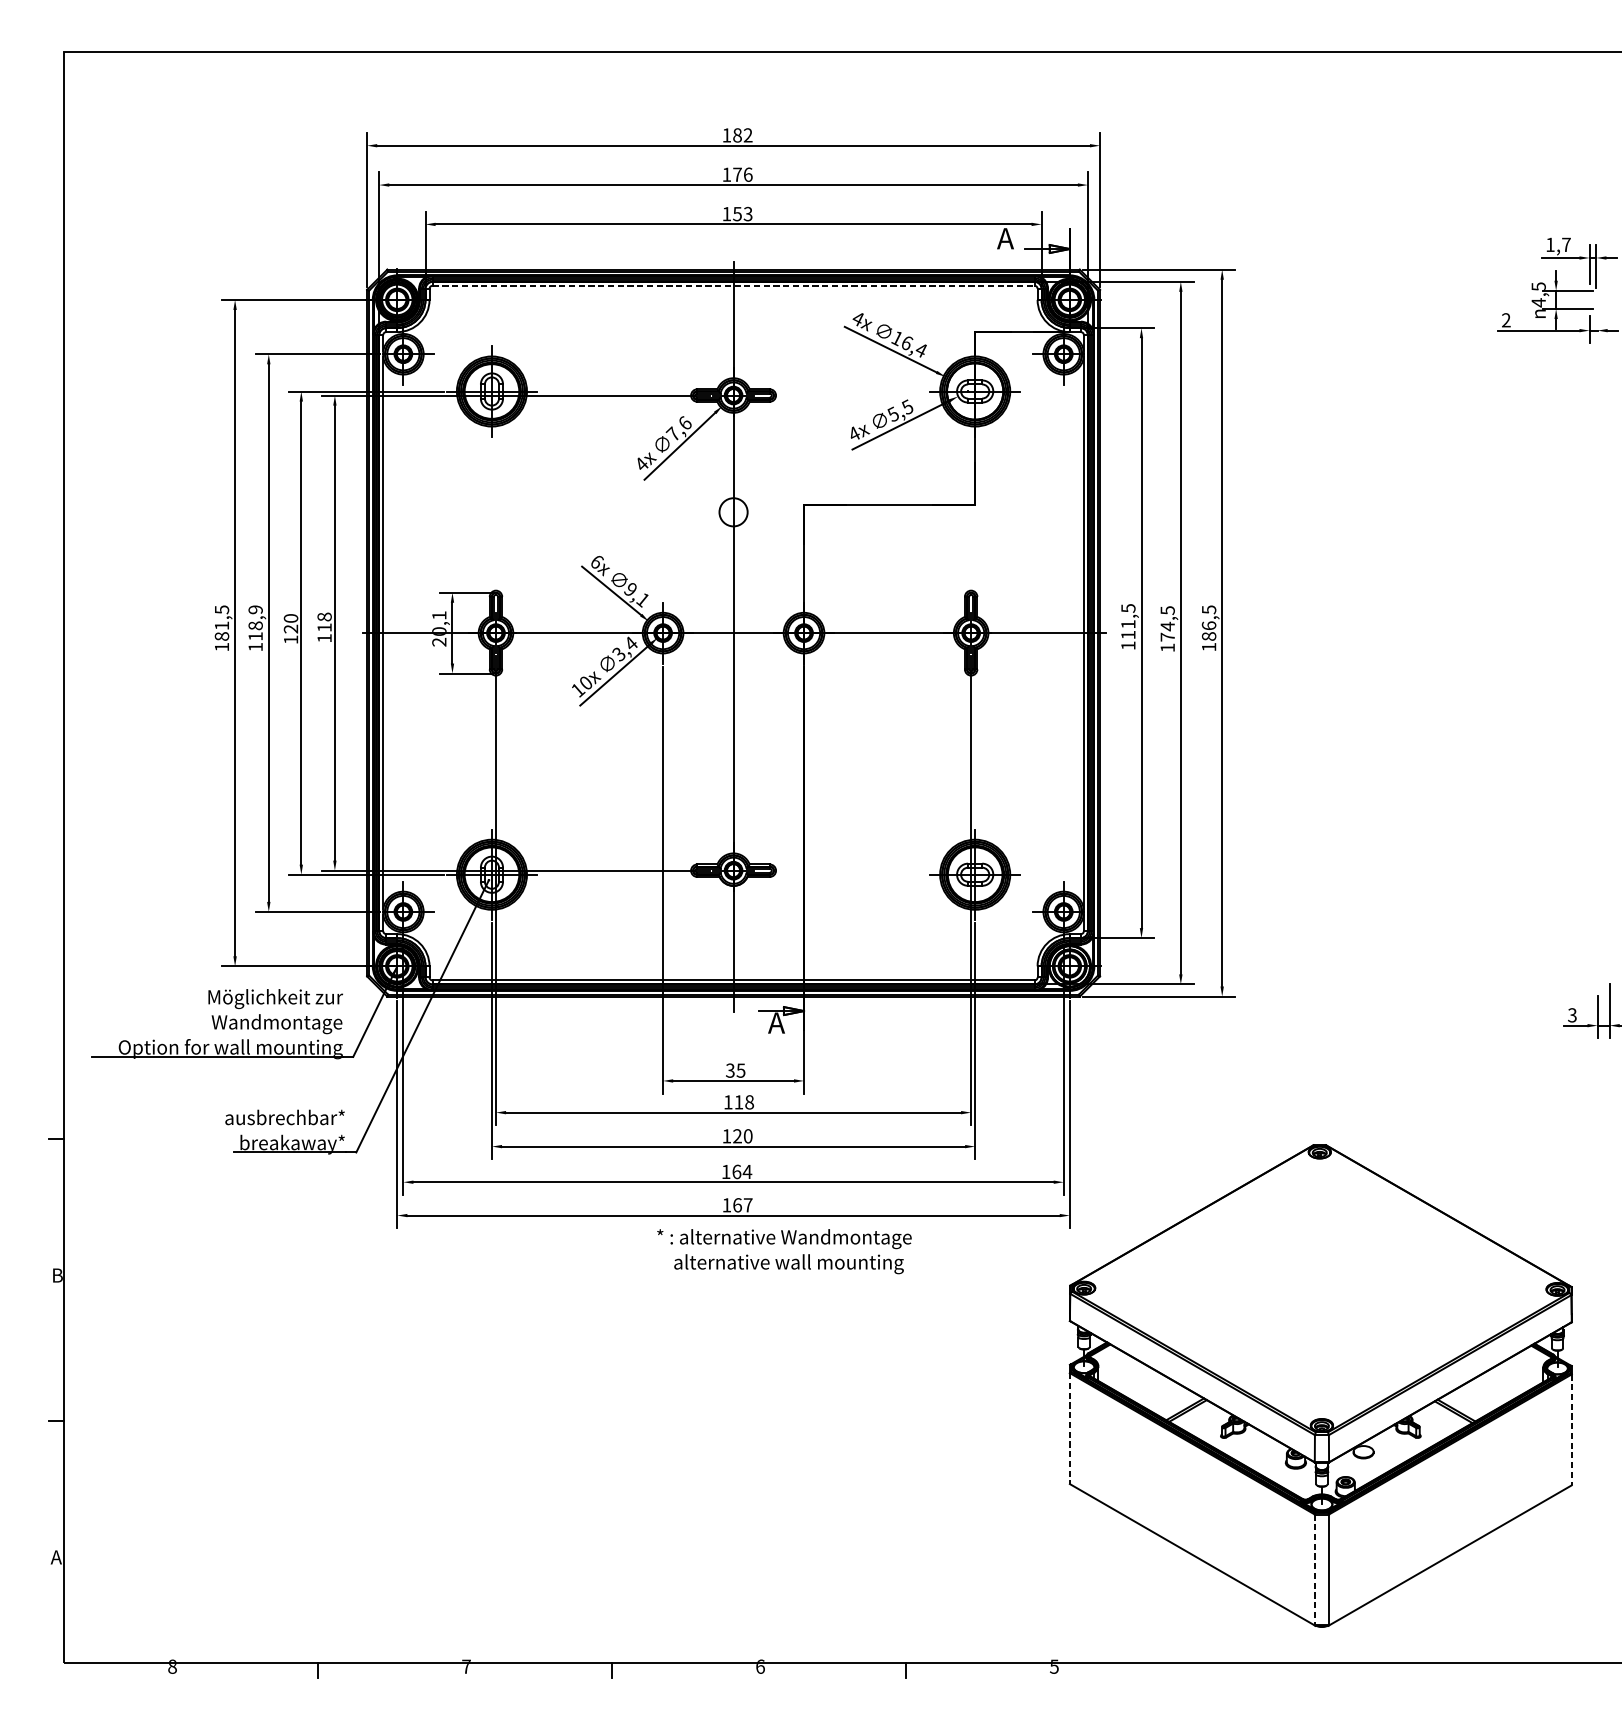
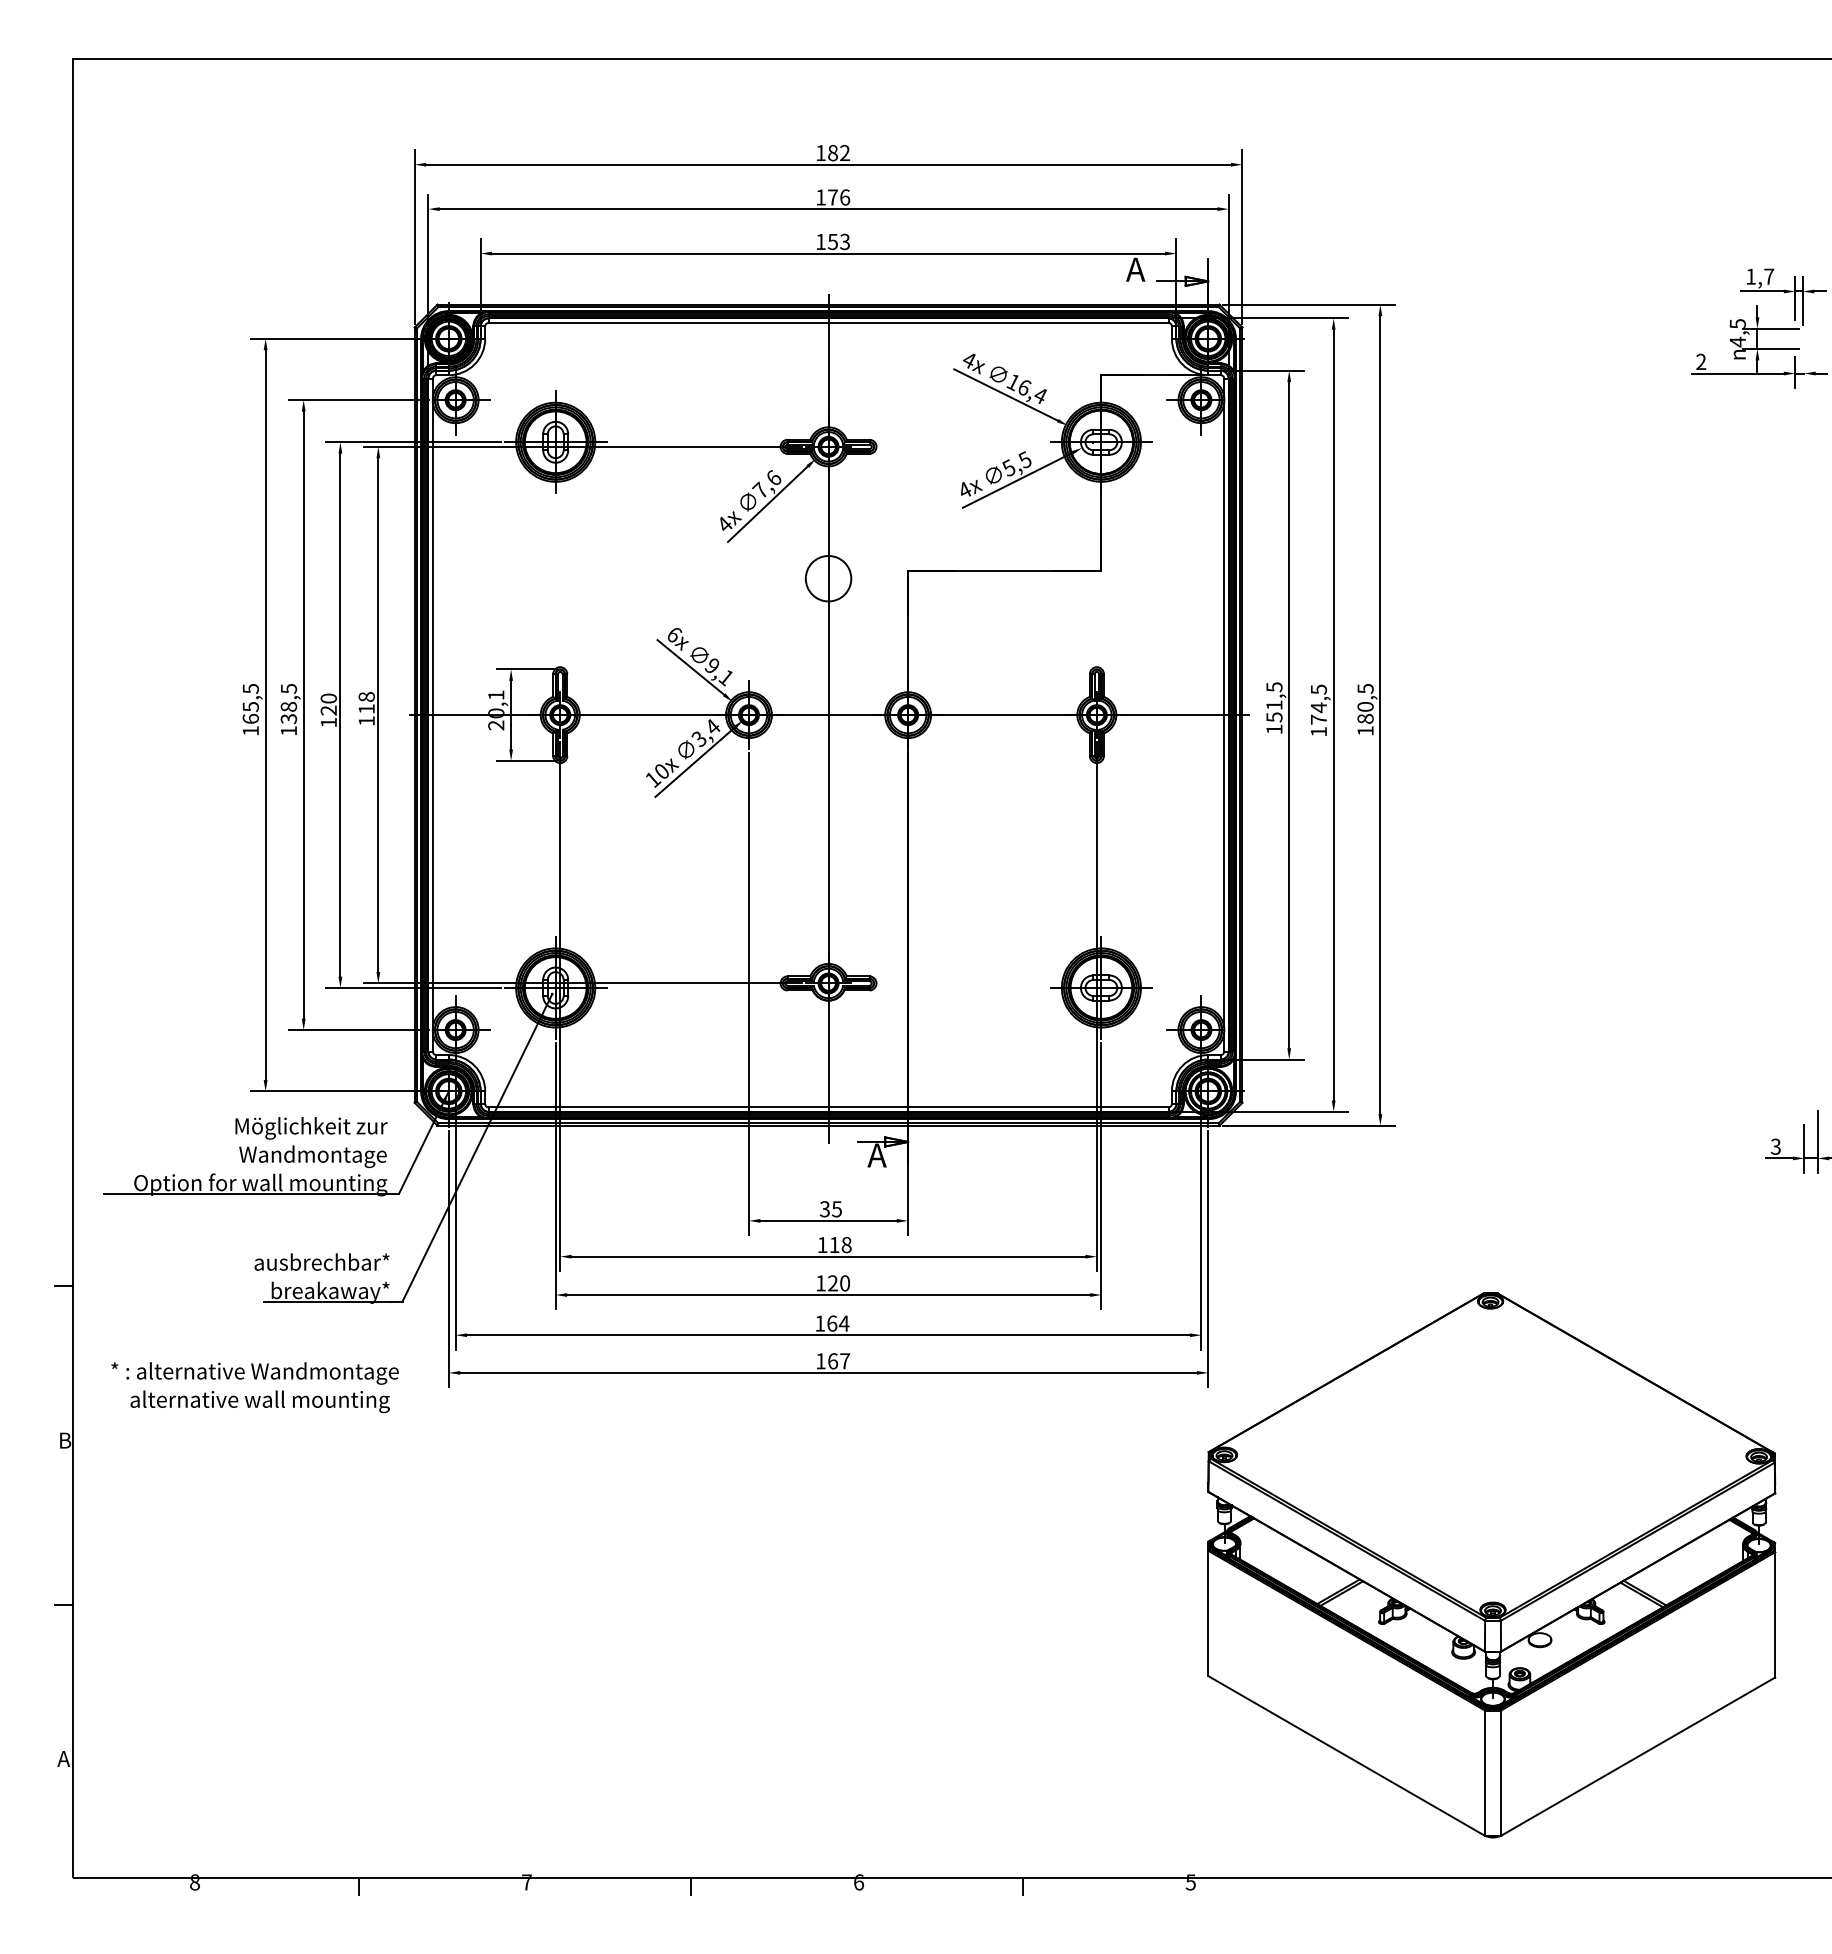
line: (733, 285) -> (828, 322), dashed -> solid
circle: (733, 512) -> (828, 578), size x1.43
text: (255, 622) -> (288, 703), 118,9 -> 138,5
text: (1209, 625) -> (1365, 706), 186,5 -> 180,5
text: (221, 630) -> (250, 712), 181,5 -> 165,5
text: (1128, 635) -> (1274, 717), 111,5 -> 151,5
text: (783, 1251) -> (254, 1387), moved
line: (1070, 1428) -> (1208, 1613), dashed -> solid
line: (1572, 1429) -> (1775, 1614), dashed -> solid
line: (1314, 1570) -> (1484, 1773), dashed -> solid

